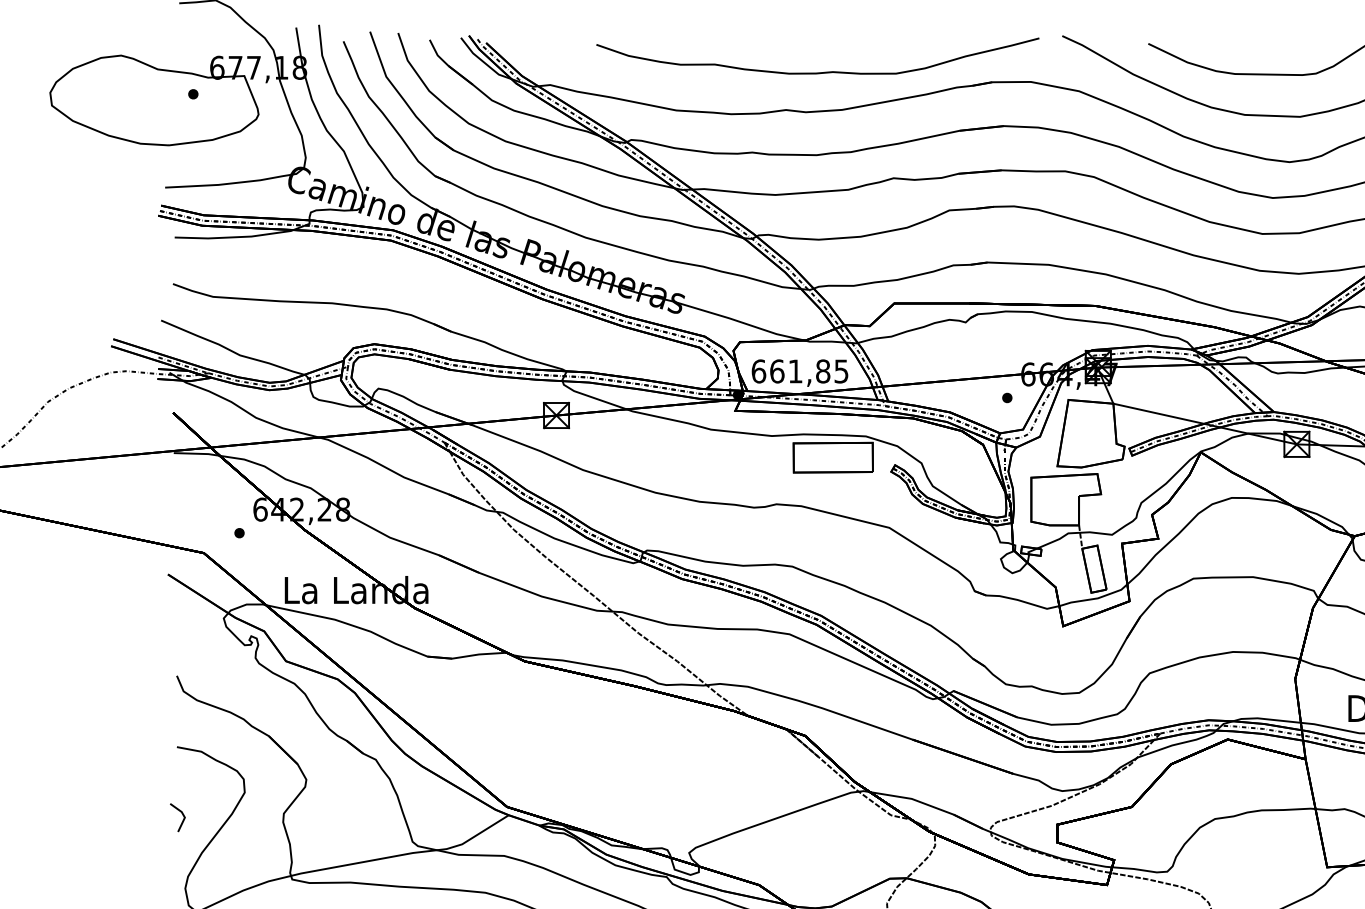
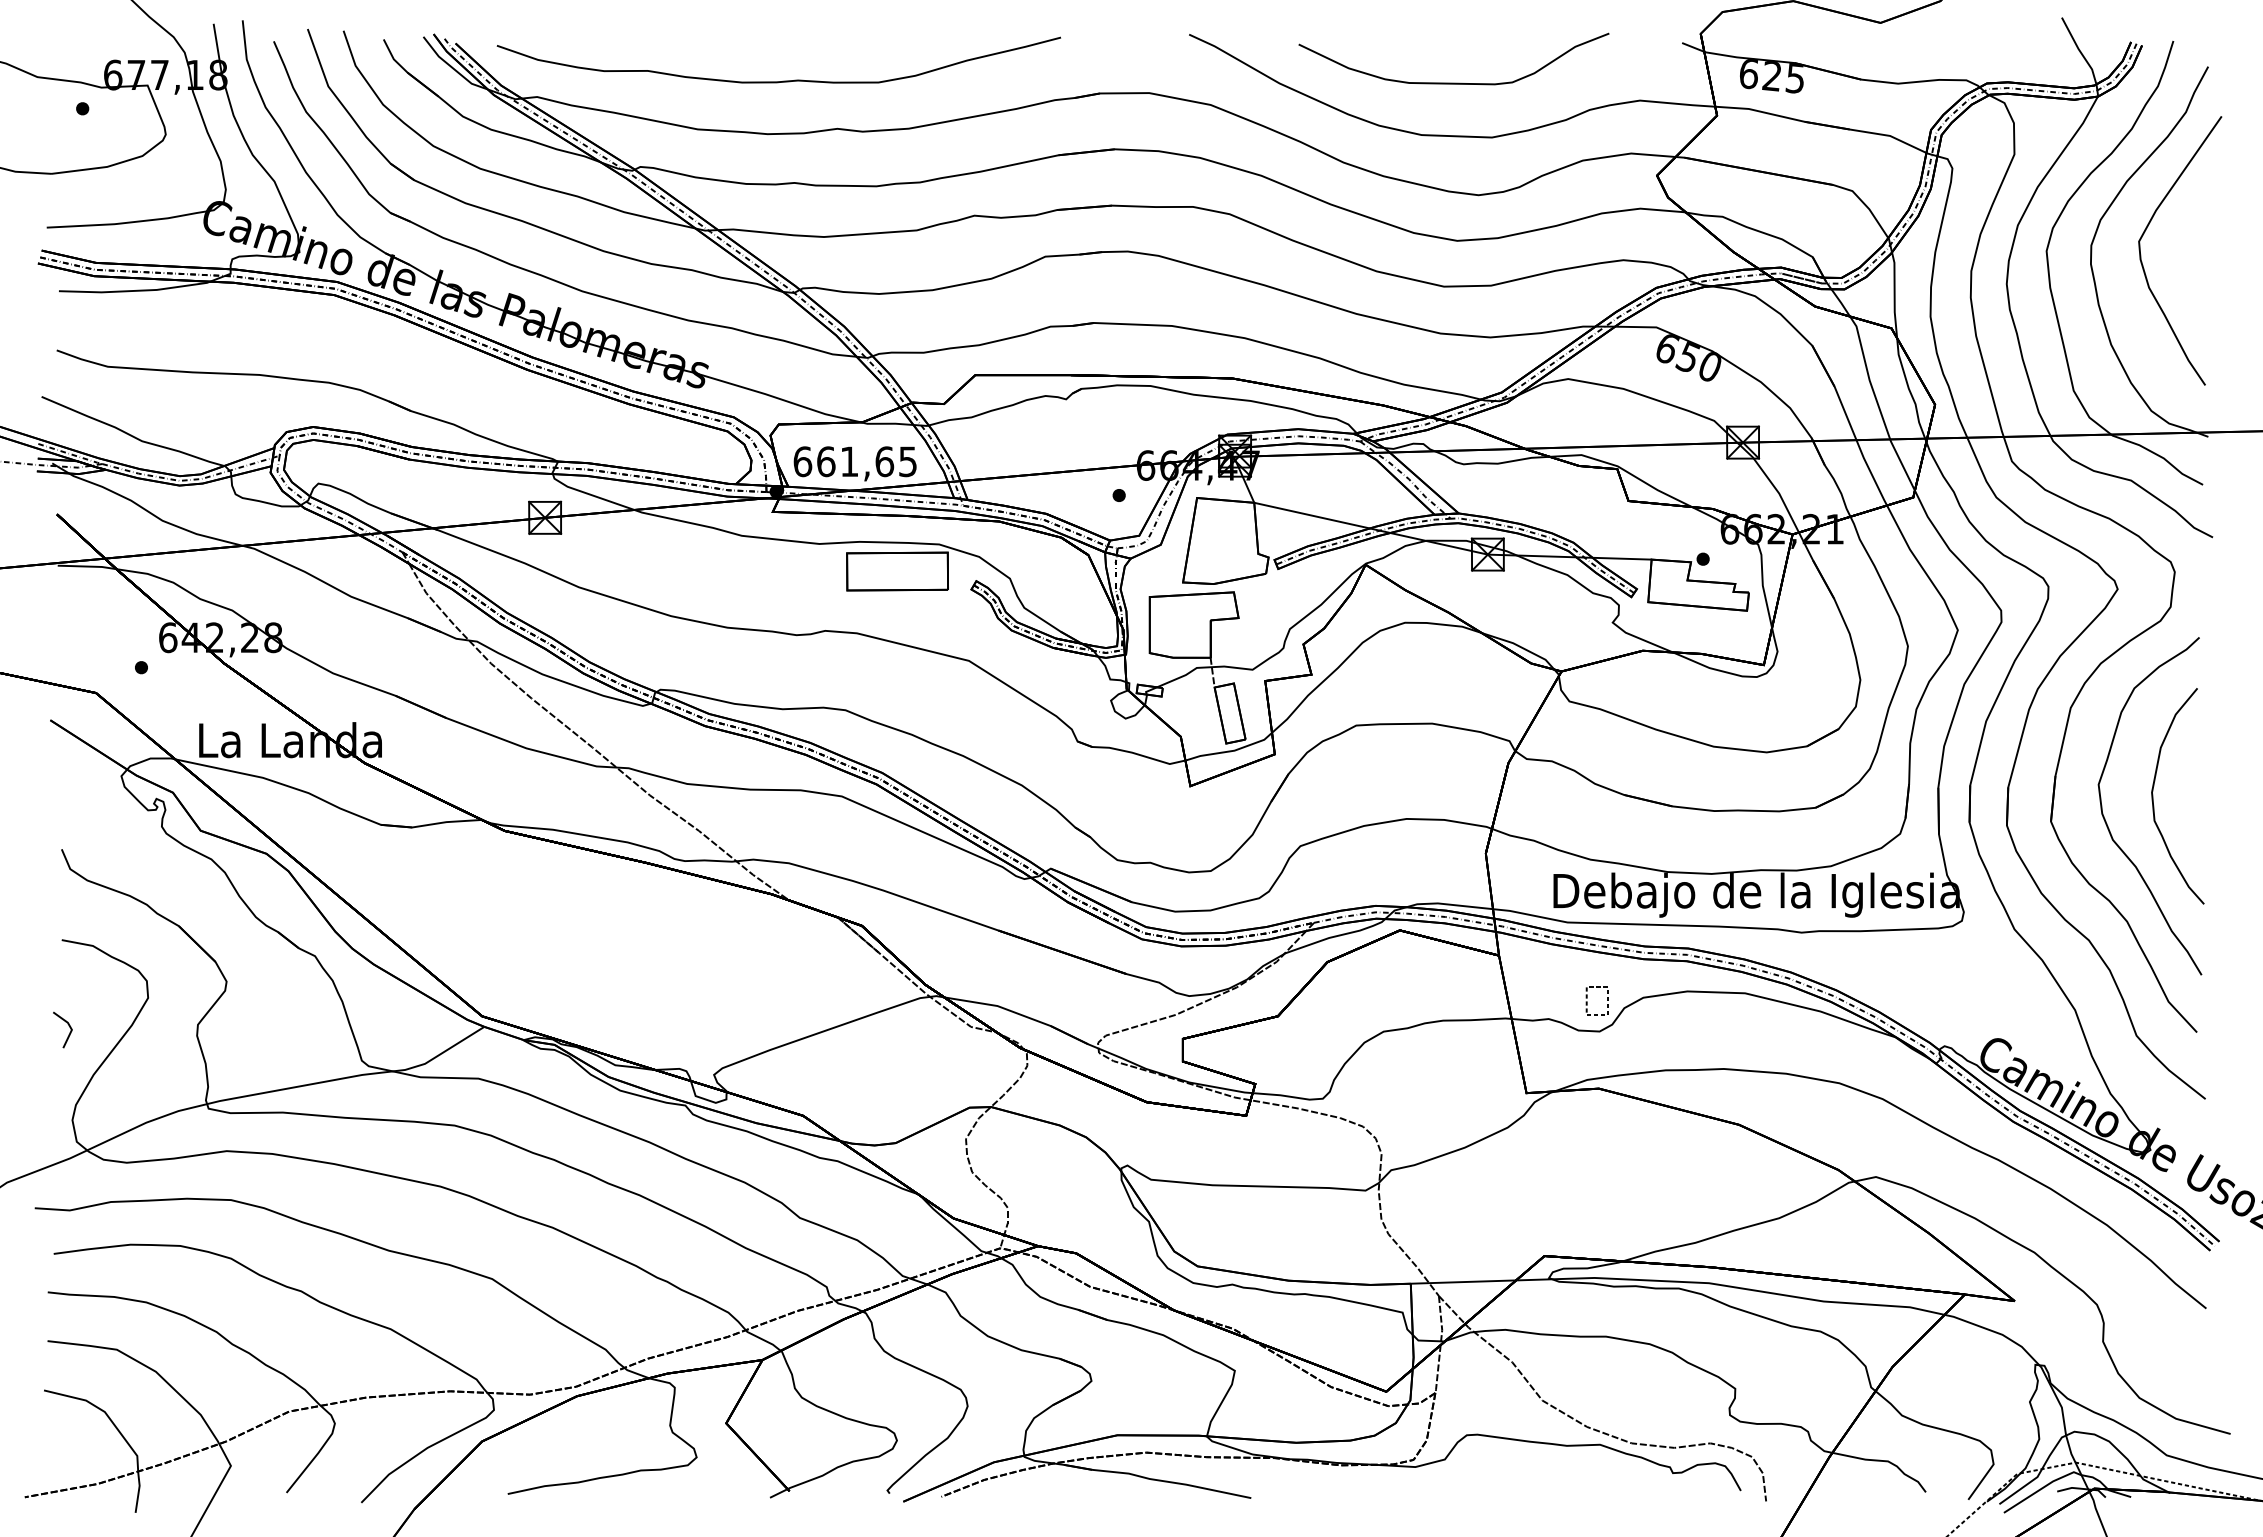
curve: (821, 72) -> (783, 80), moved
text: (823, 371) -> (884, 461), 661,85 -> 661,65

